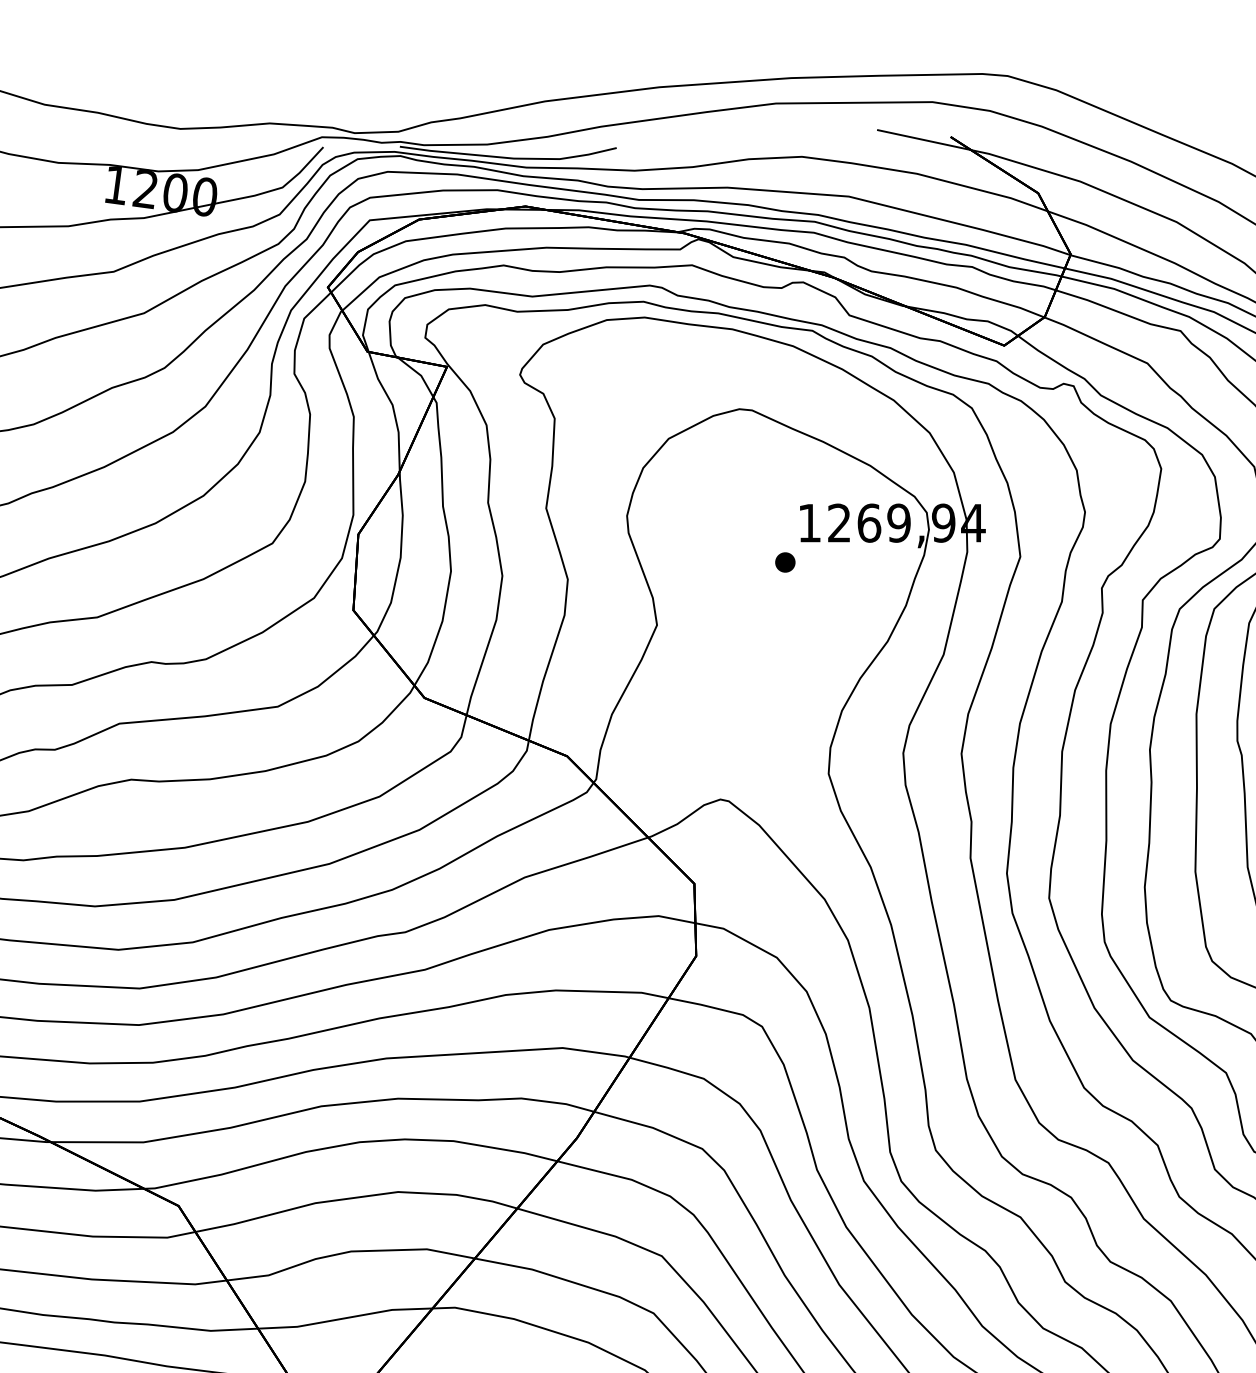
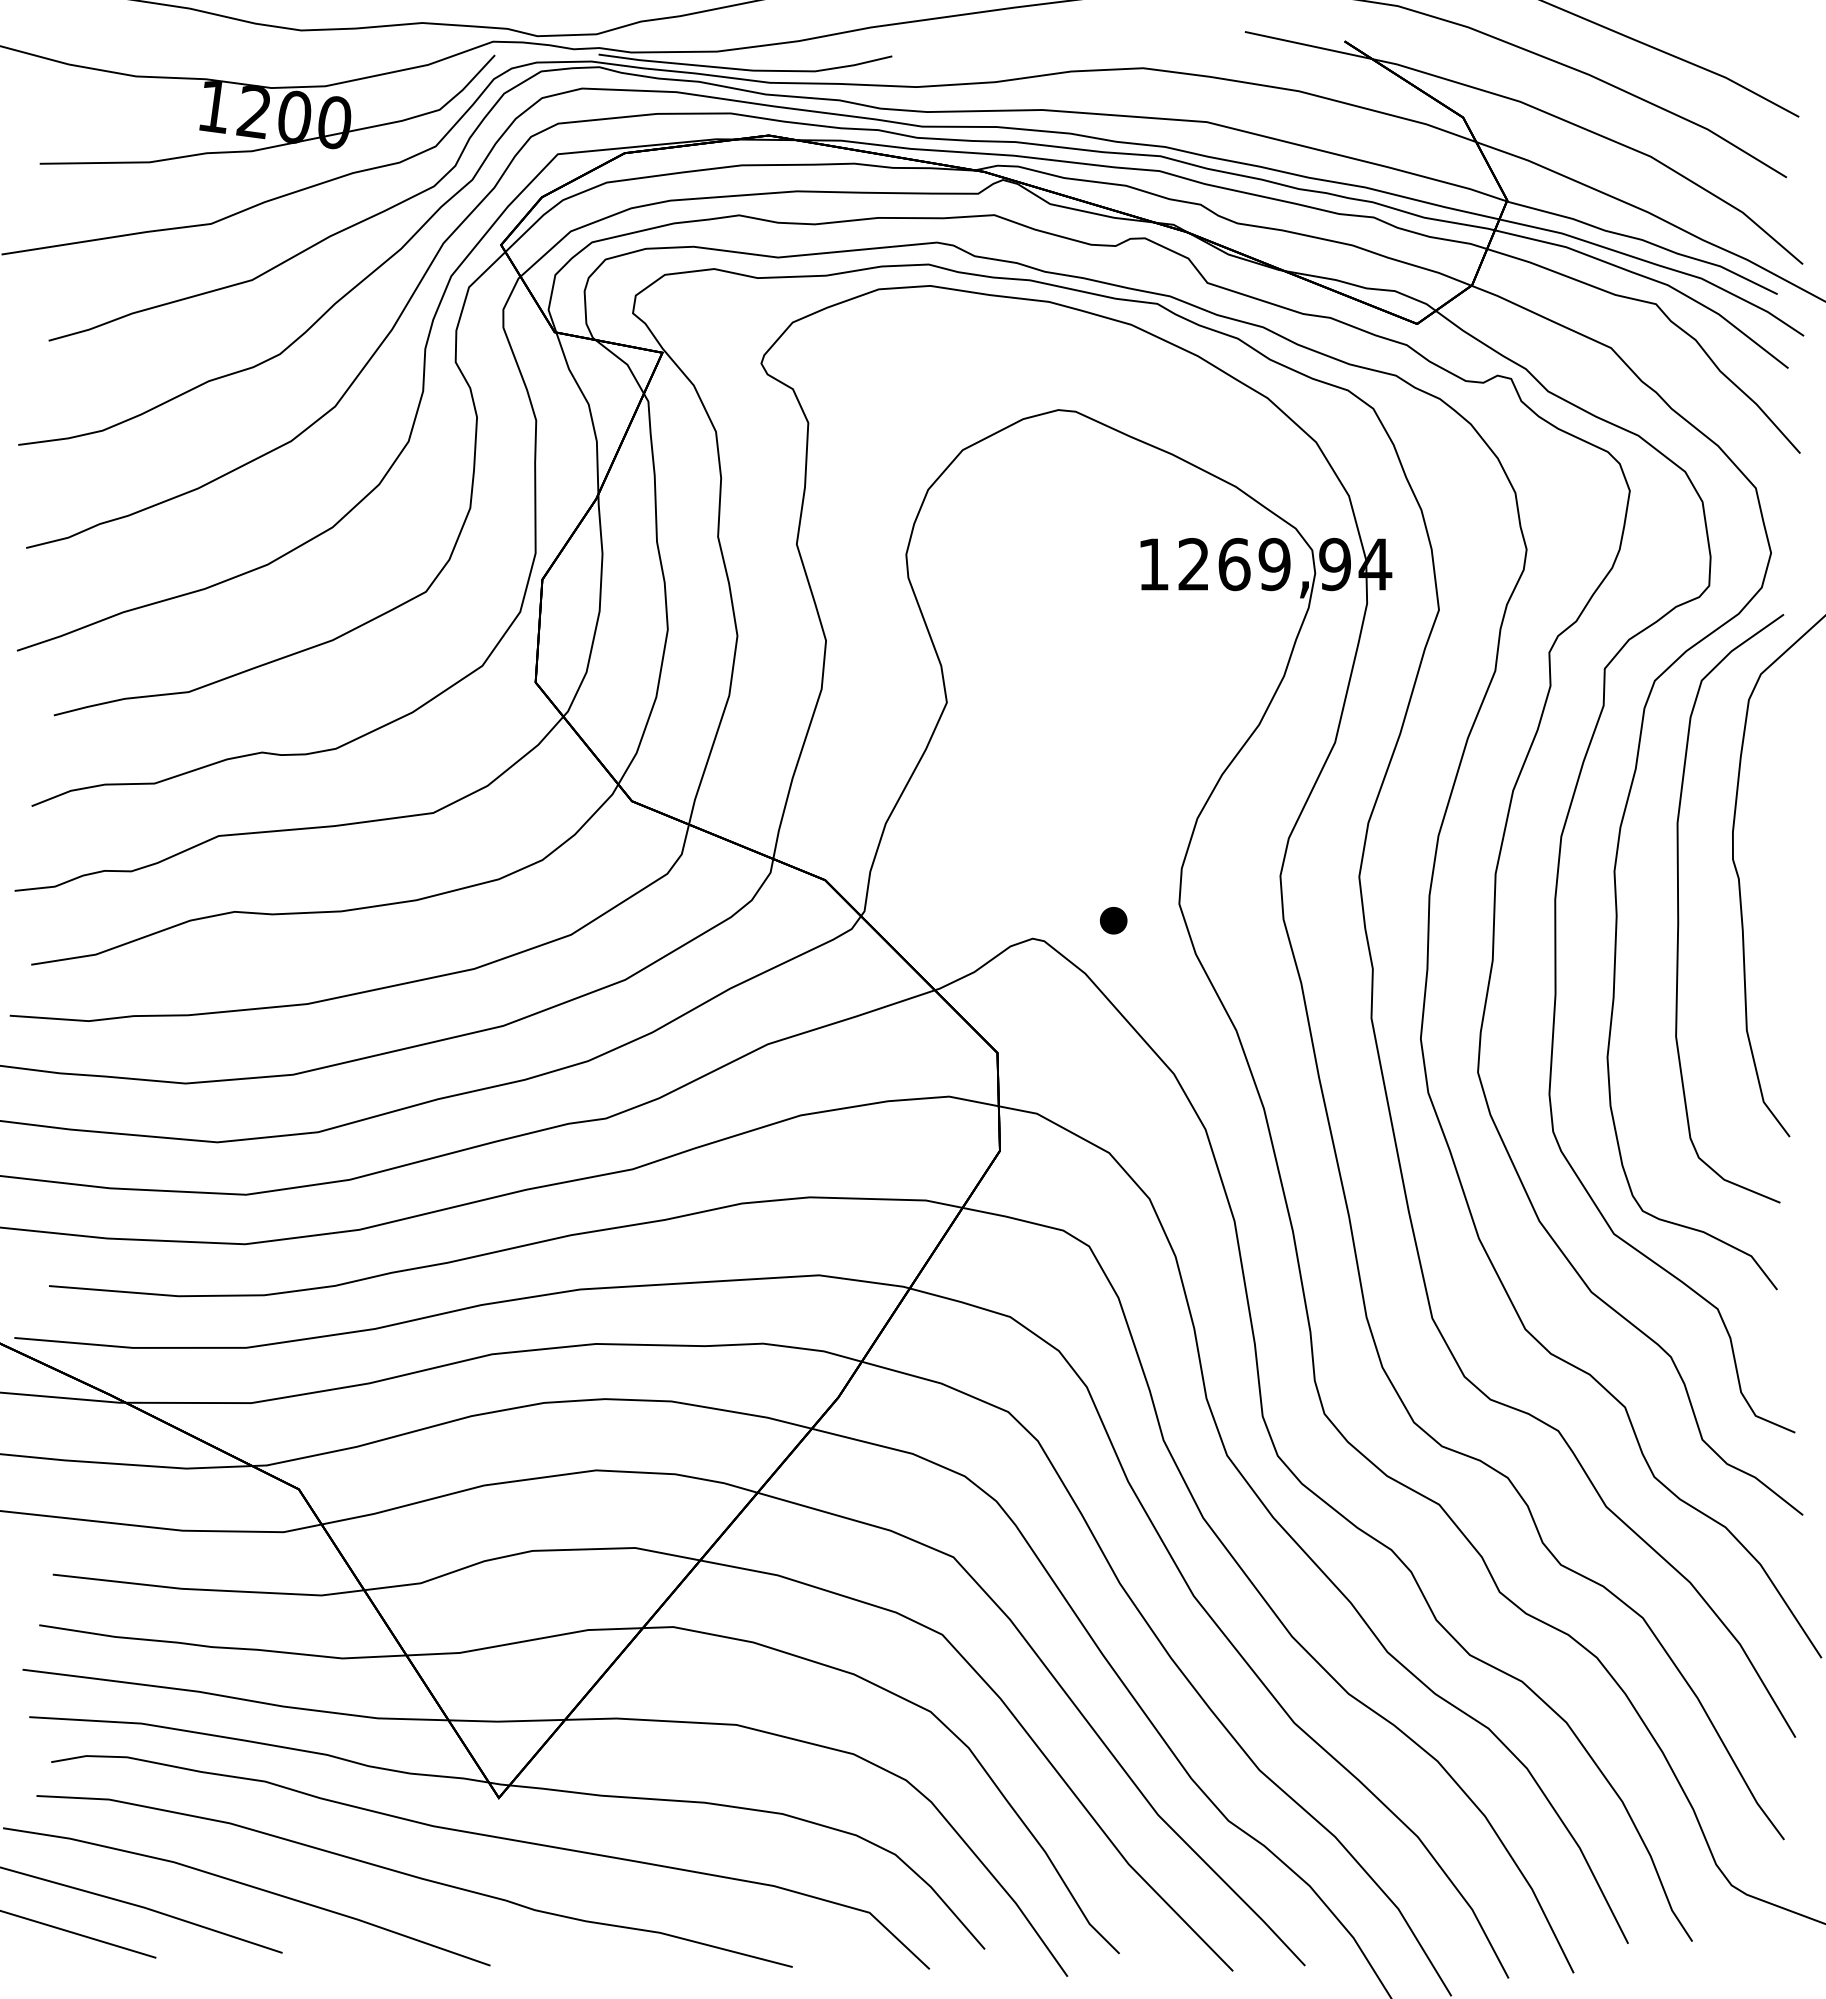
part: (785, 562) -> (1113, 920), moved

